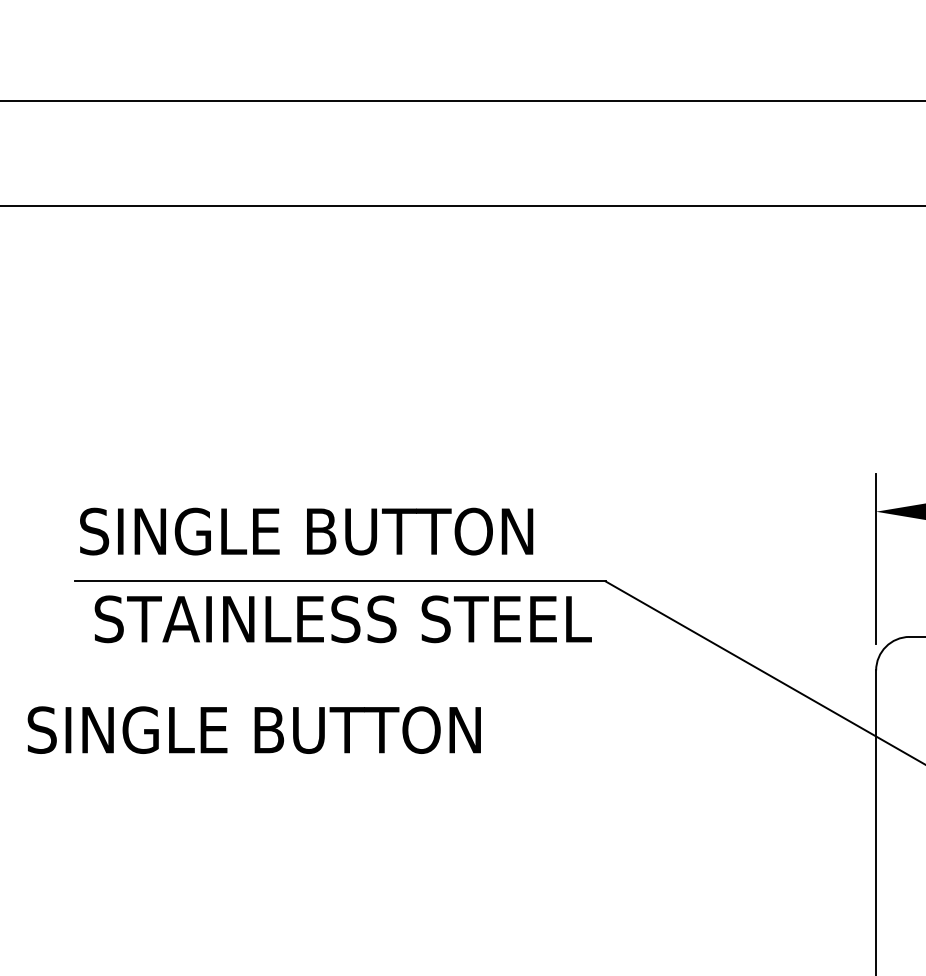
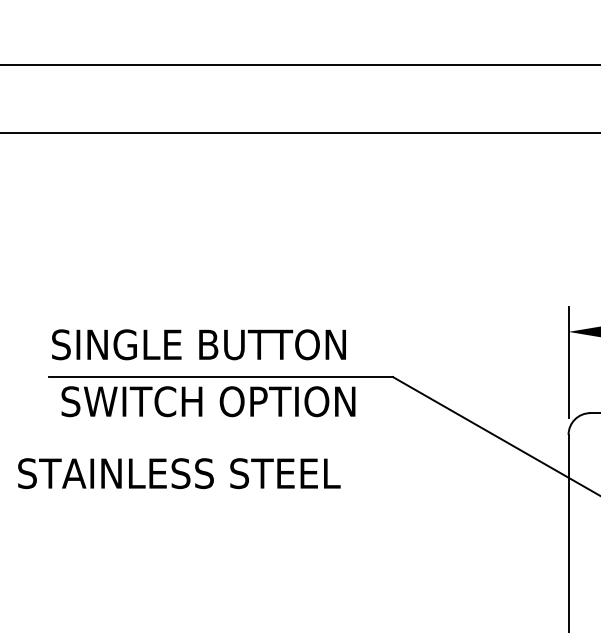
text: (359, 619) -> (233, 401), STAINLESS STEEL -> SWITCH OPTION
text: (291, 729) -> (189, 473), SINGLE BUTTON -> STAINLESS STEEL

